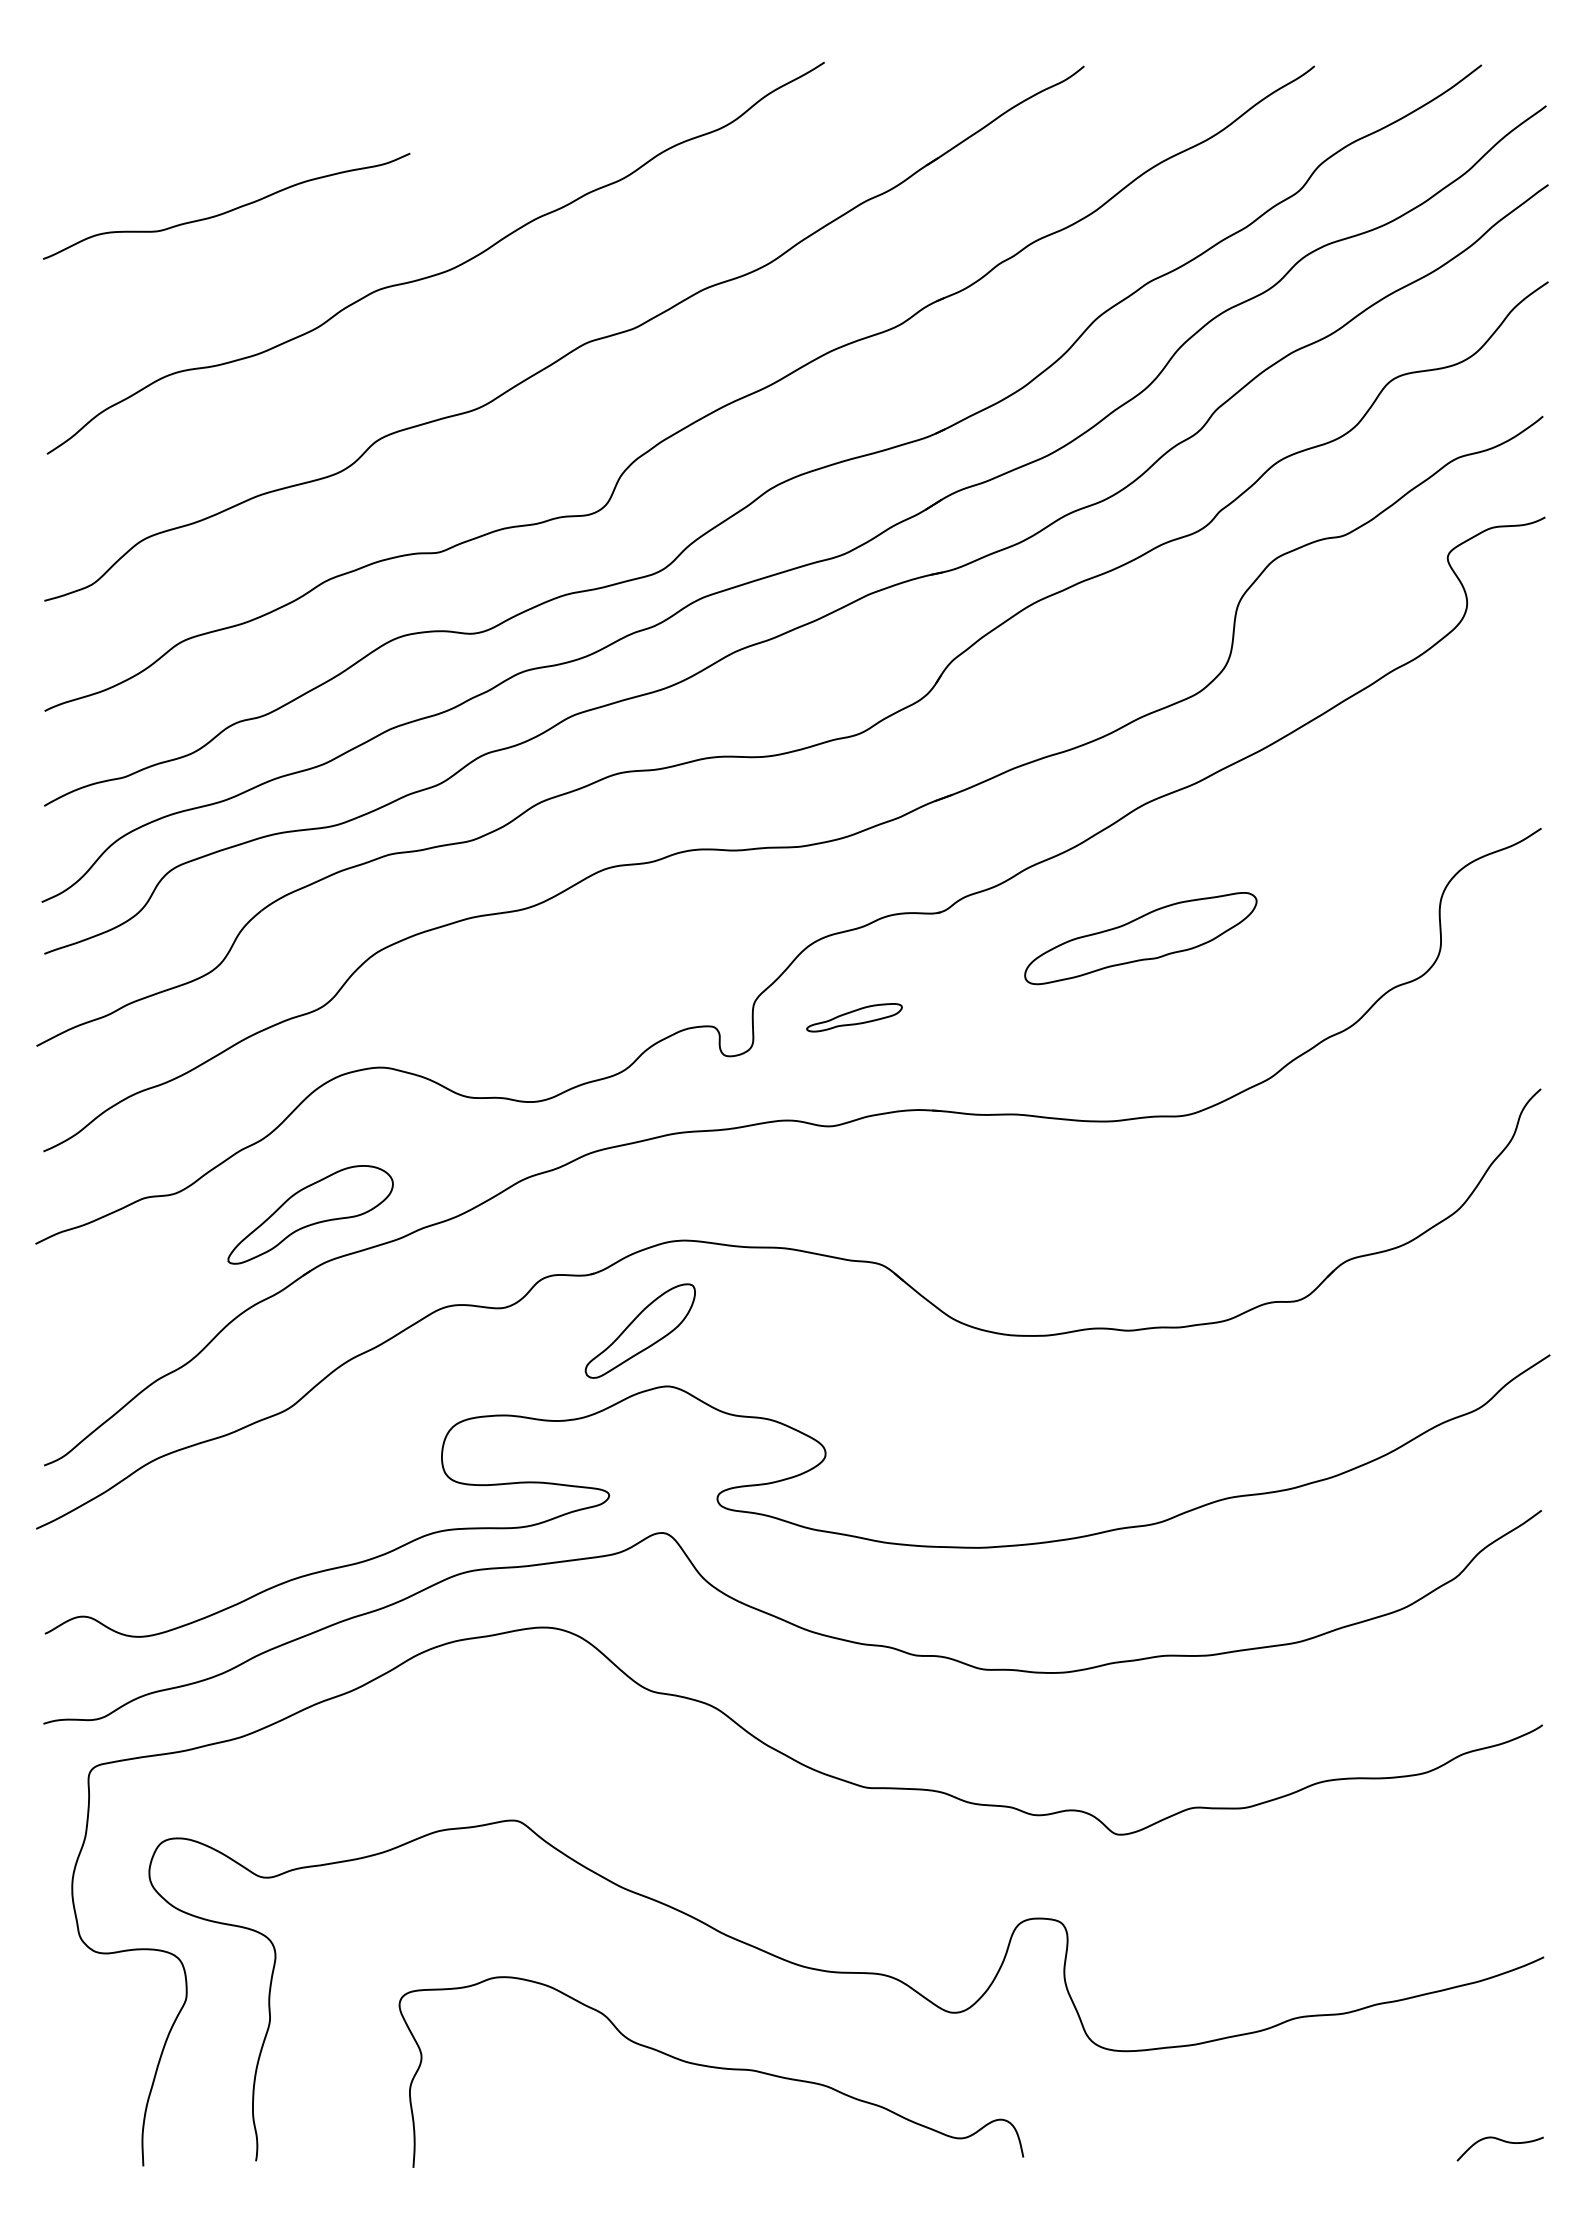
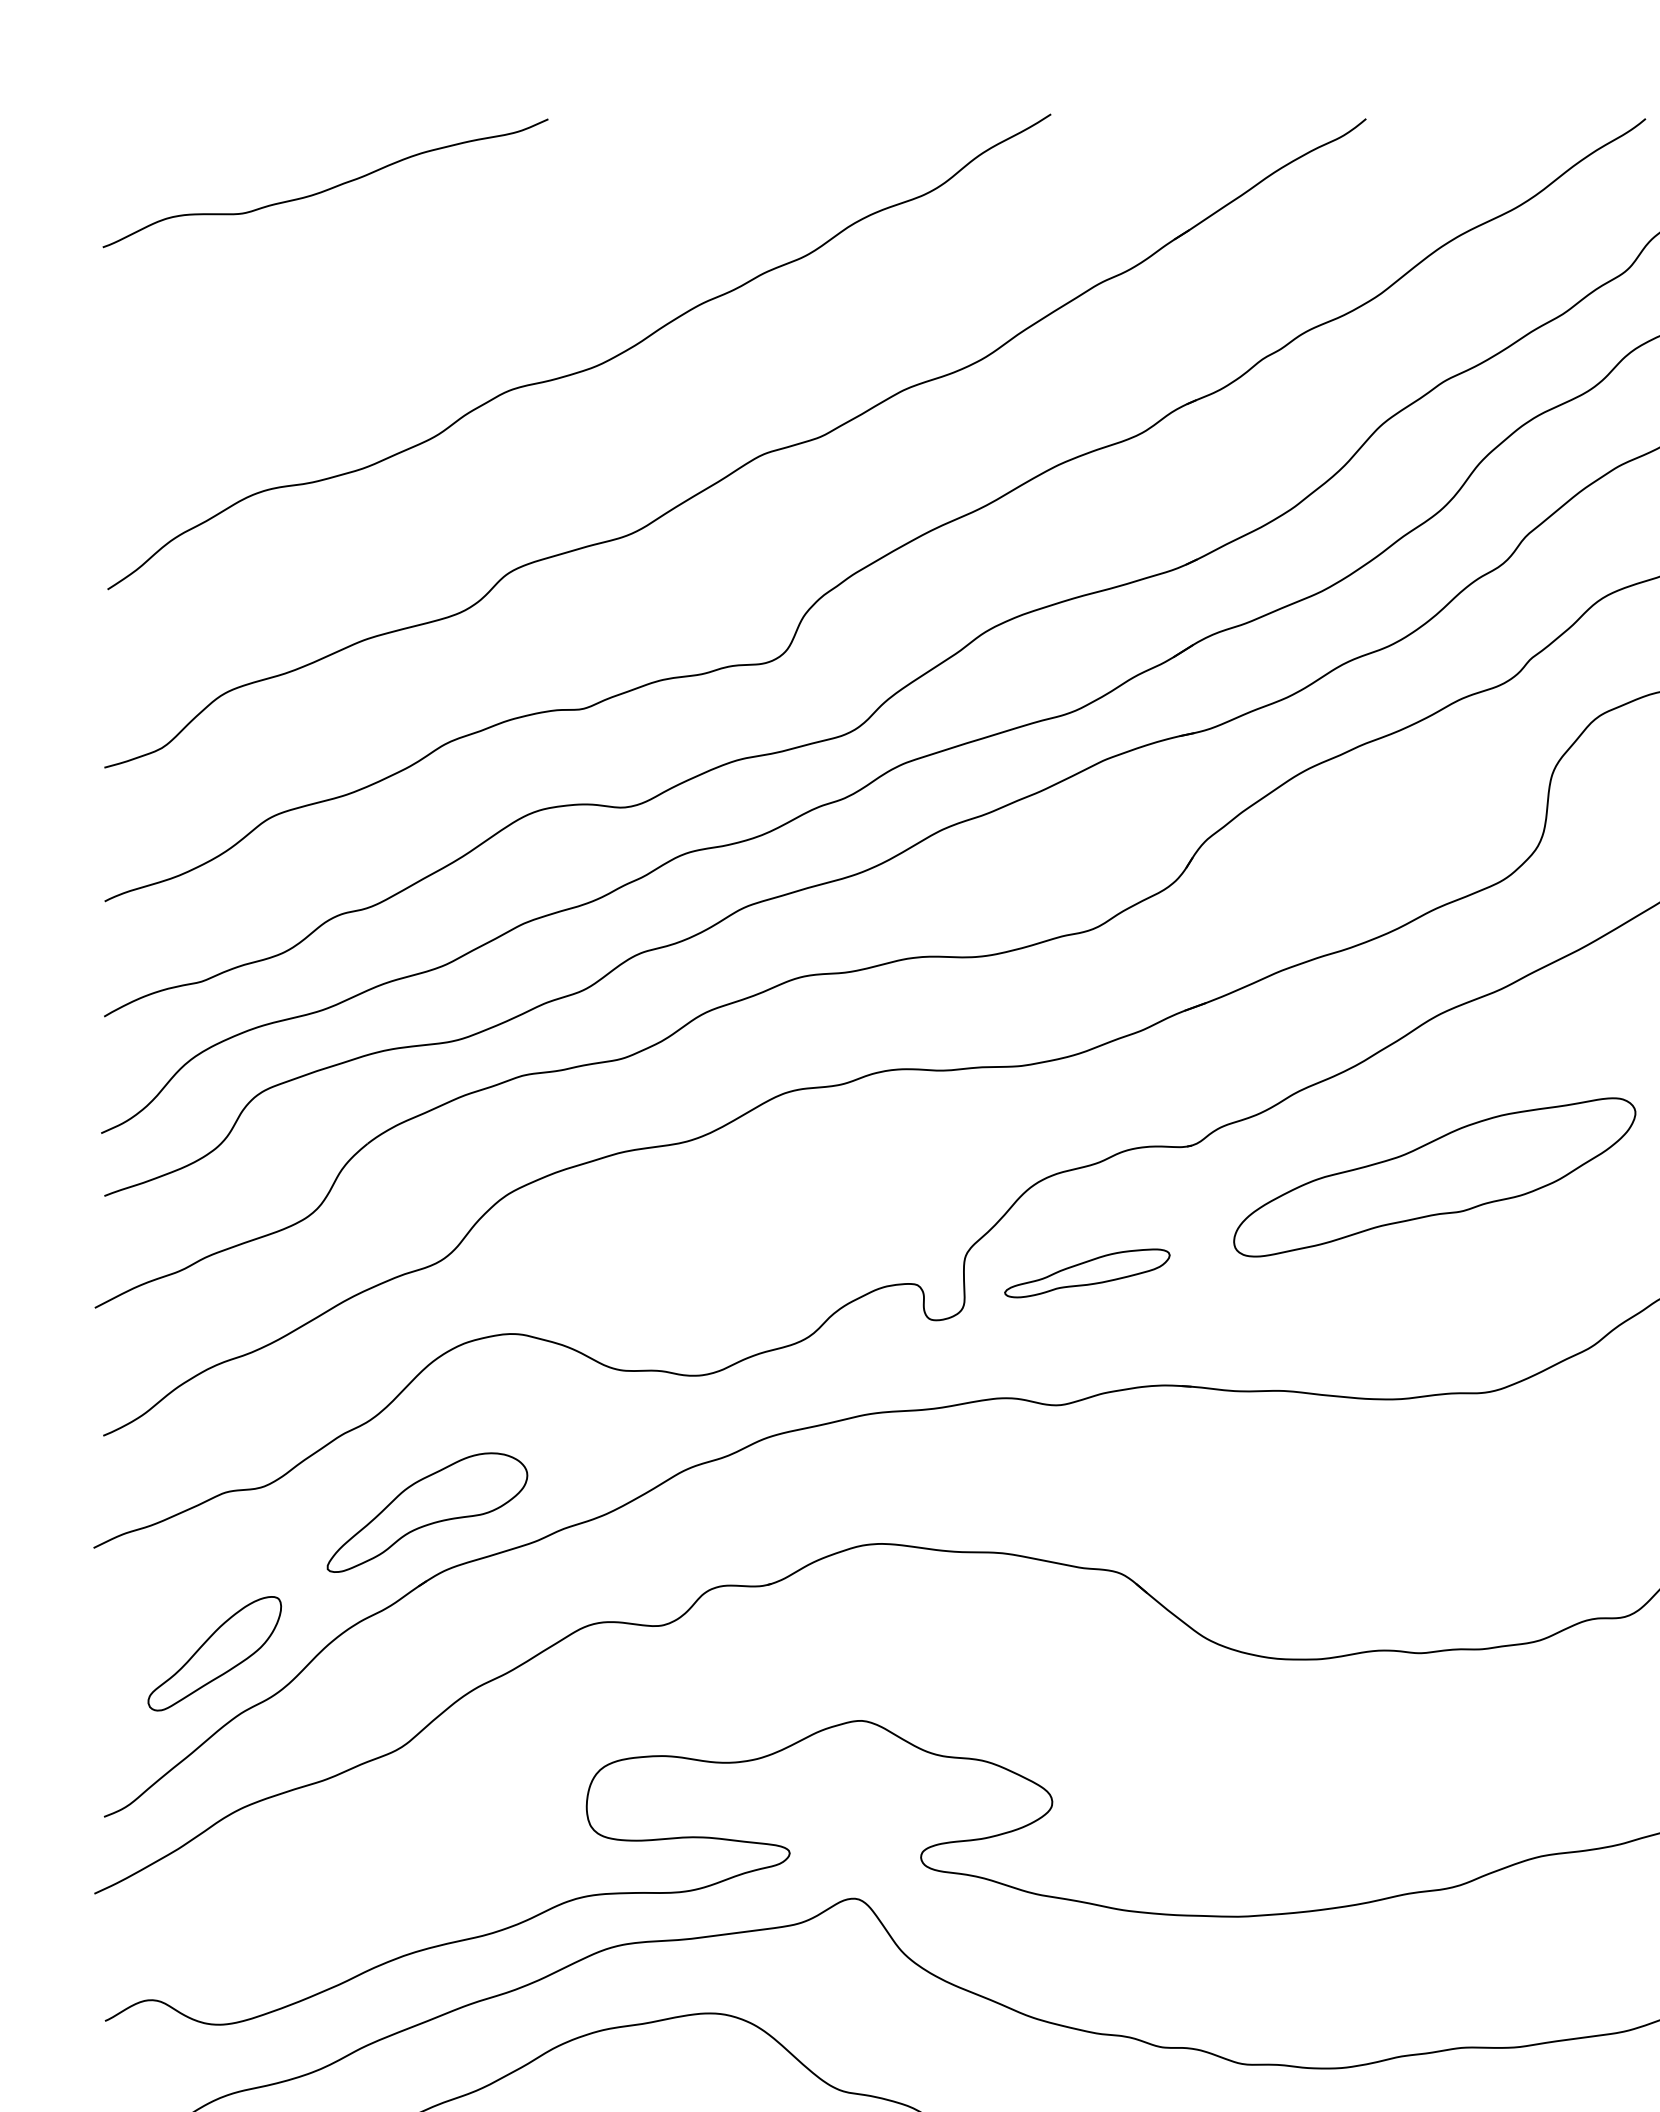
curve: (228, 210) -> (327, 188), moved
part: (1140, 938) -> (1434, 1177), size x1.43
part: (854, 1017) -> (1087, 1273), size x1.43
part: (639, 1330) -> (213, 1652), moved

